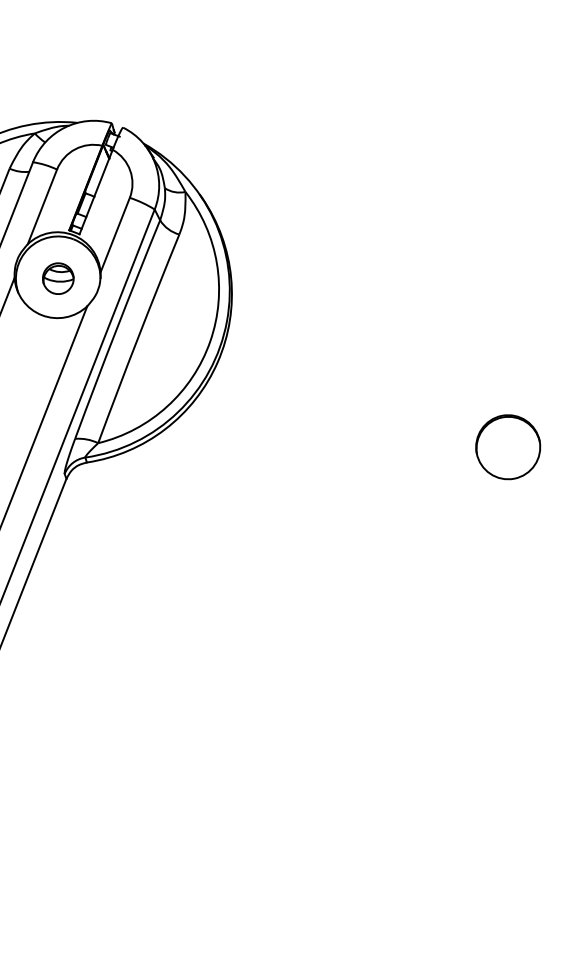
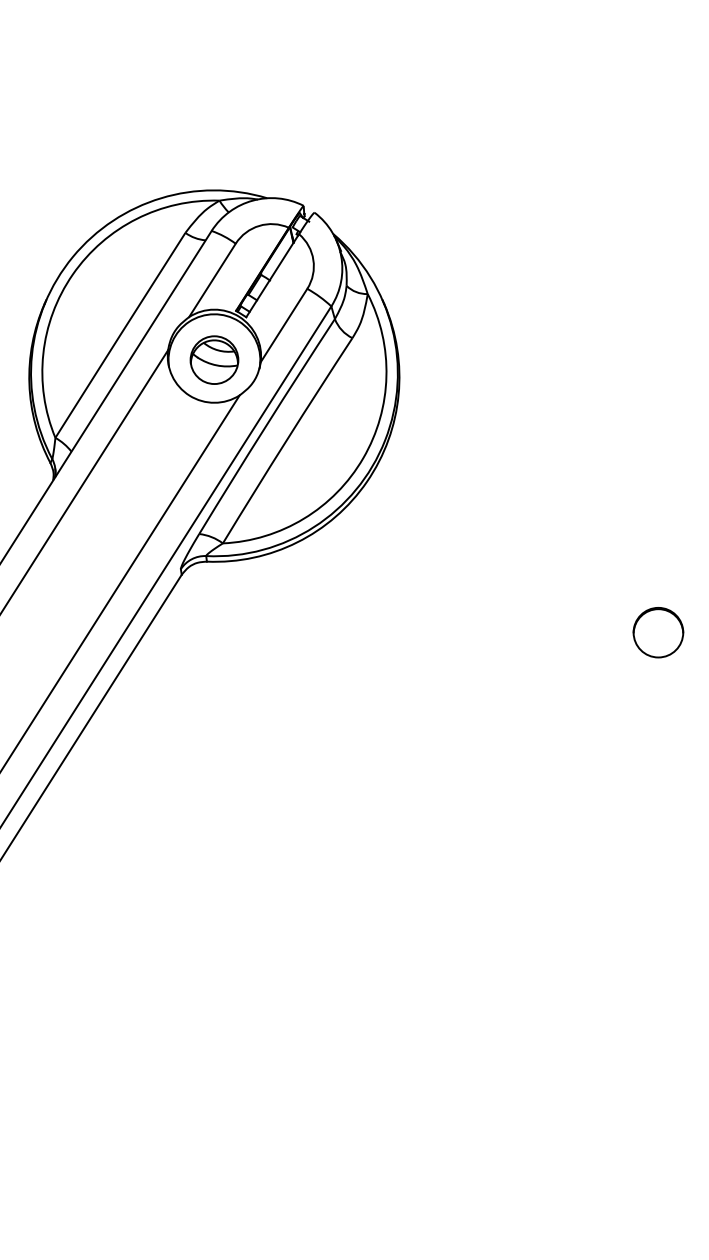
part: (58, 278) -> (214, 359), size x1.43
part: (508, 447) -> (658, 632), size x0.71

